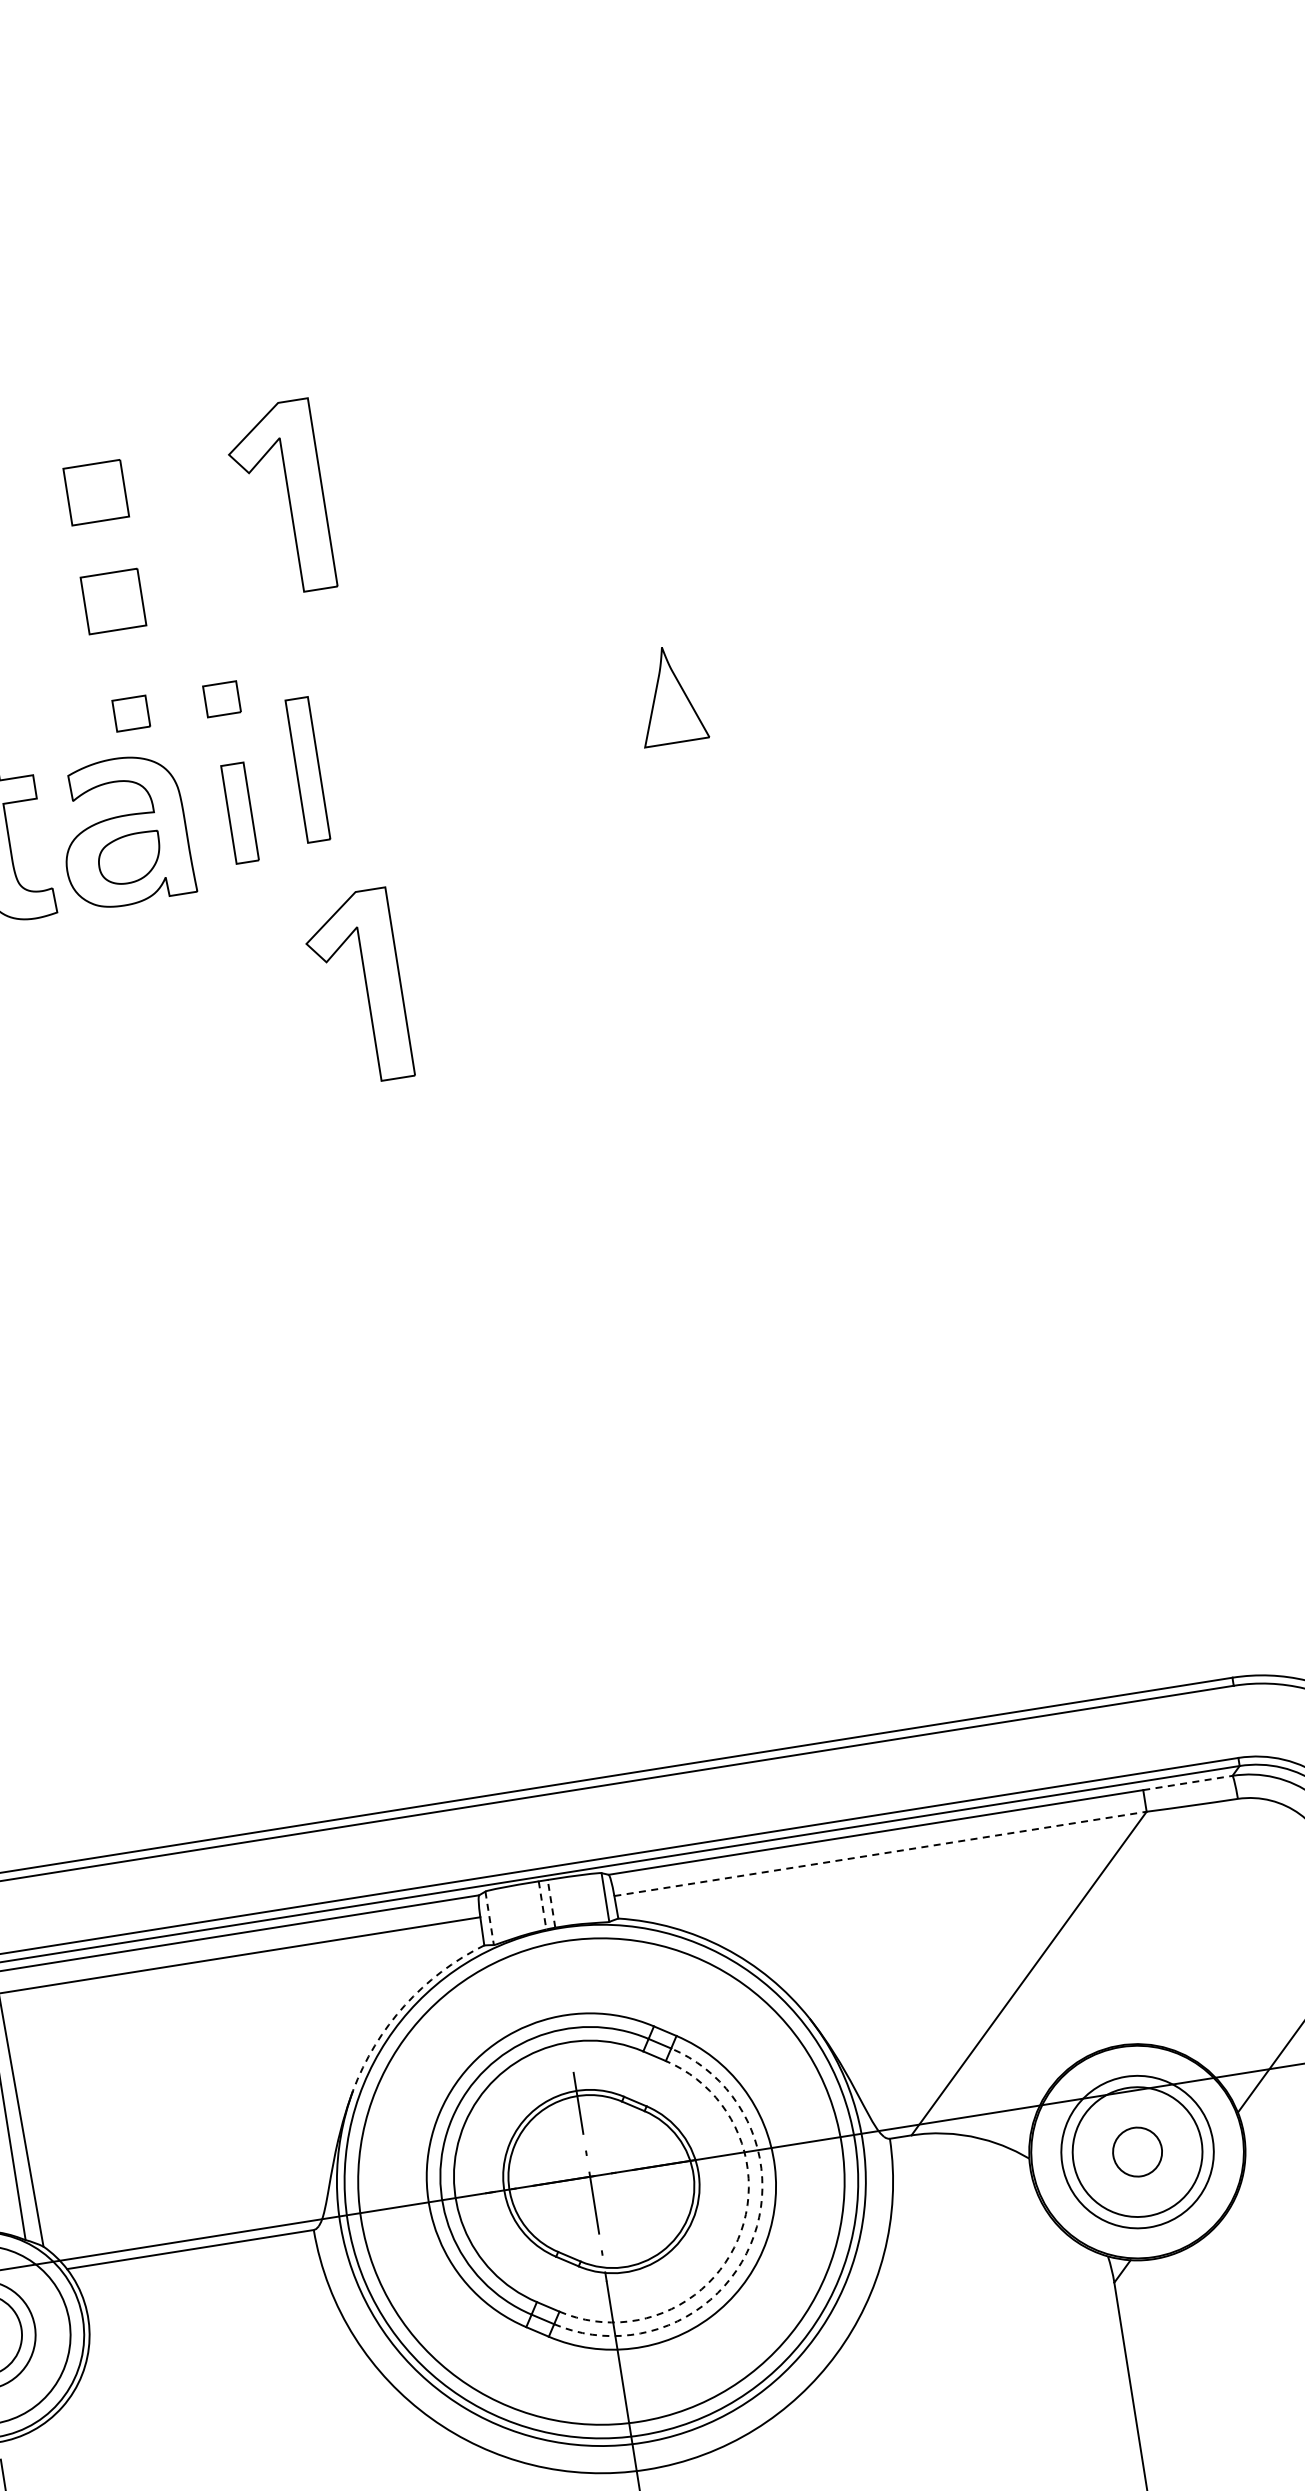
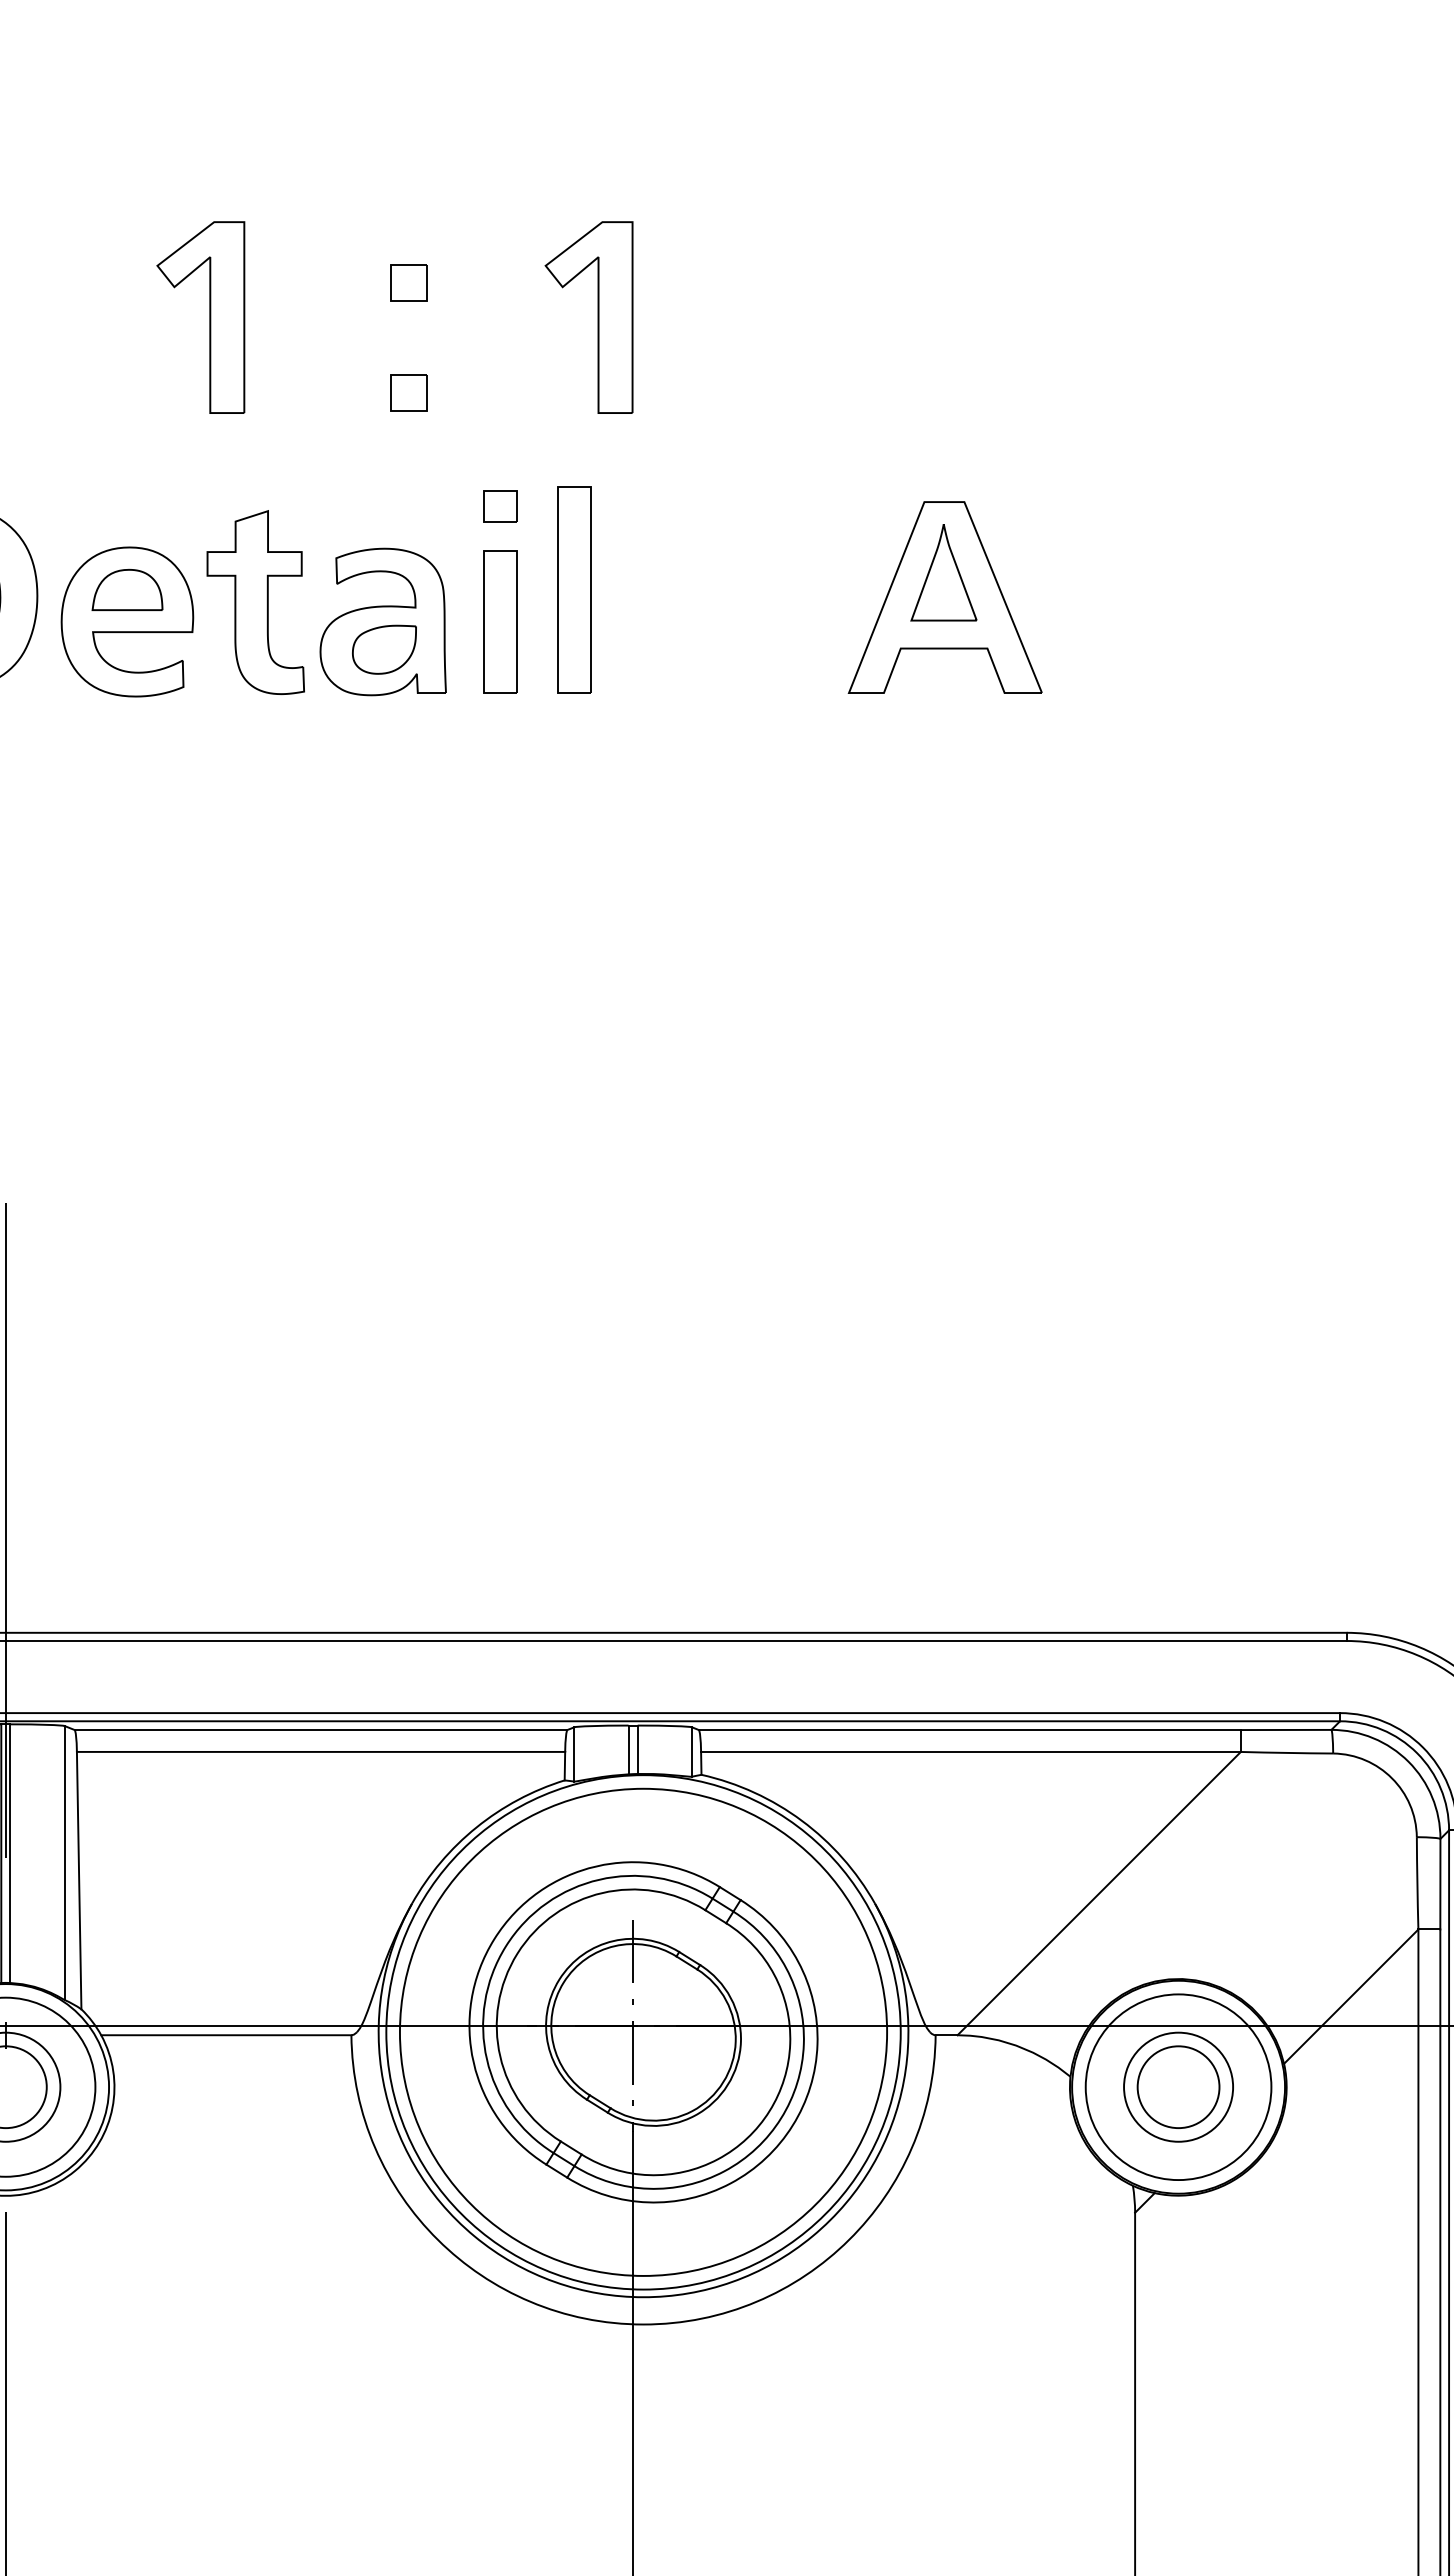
part: (96, 492) -> (408, 282), size x0.62
part: (113, 601) -> (408, 392), size x0.62
part: (131, 713) -> (408, 506), removed
part: (674, 719) -> (944, 597), added
part: (307, 769) -> (574, 589), size x1.43
part: (240, 812) -> (500, 621), size x1.43
part: (365, 986) -> (597, 813), removed
line: (1188, 1782) -> (1286, 1729), dashed -> solid
line: (879, 1853) -> (970, 1751), dashed -> solid
line: (551, 1903) -> (637, 1749), dashed -> solid
line: (542, 1905) -> (628, 1750), dashed -> solid
line: (489, 1918) -> (574, 1754), dashed -> solid
arc: (404, 2005) -> (476, 1827), dashed -> solid
circle: (1137, 2151) -> (1178, 2086), size x0.71
circle: (1137, 2152) -> (1178, 2087), size x1.43
circle: (1137, 2152) -> (1178, 2087), size x1.67
arc: (737, 2239) -> (769, 2111), dashed -> solid
arc: (750, 2244) -> (781, 2118), dashed -> solid

